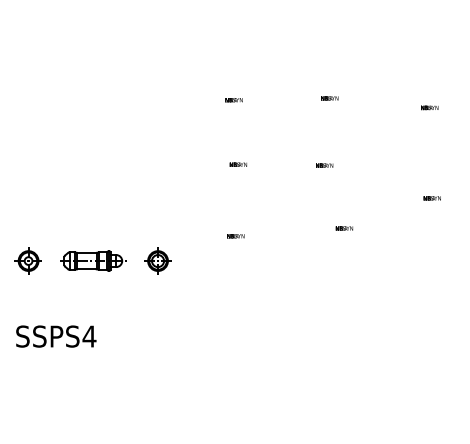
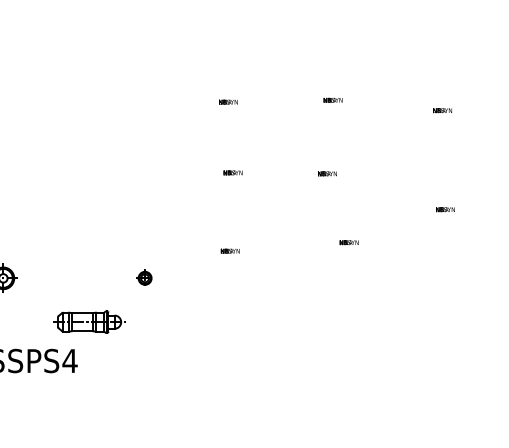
part: (93, 260) -> (89, 321), moved
part: (157, 260) -> (144, 277), size x0.6

